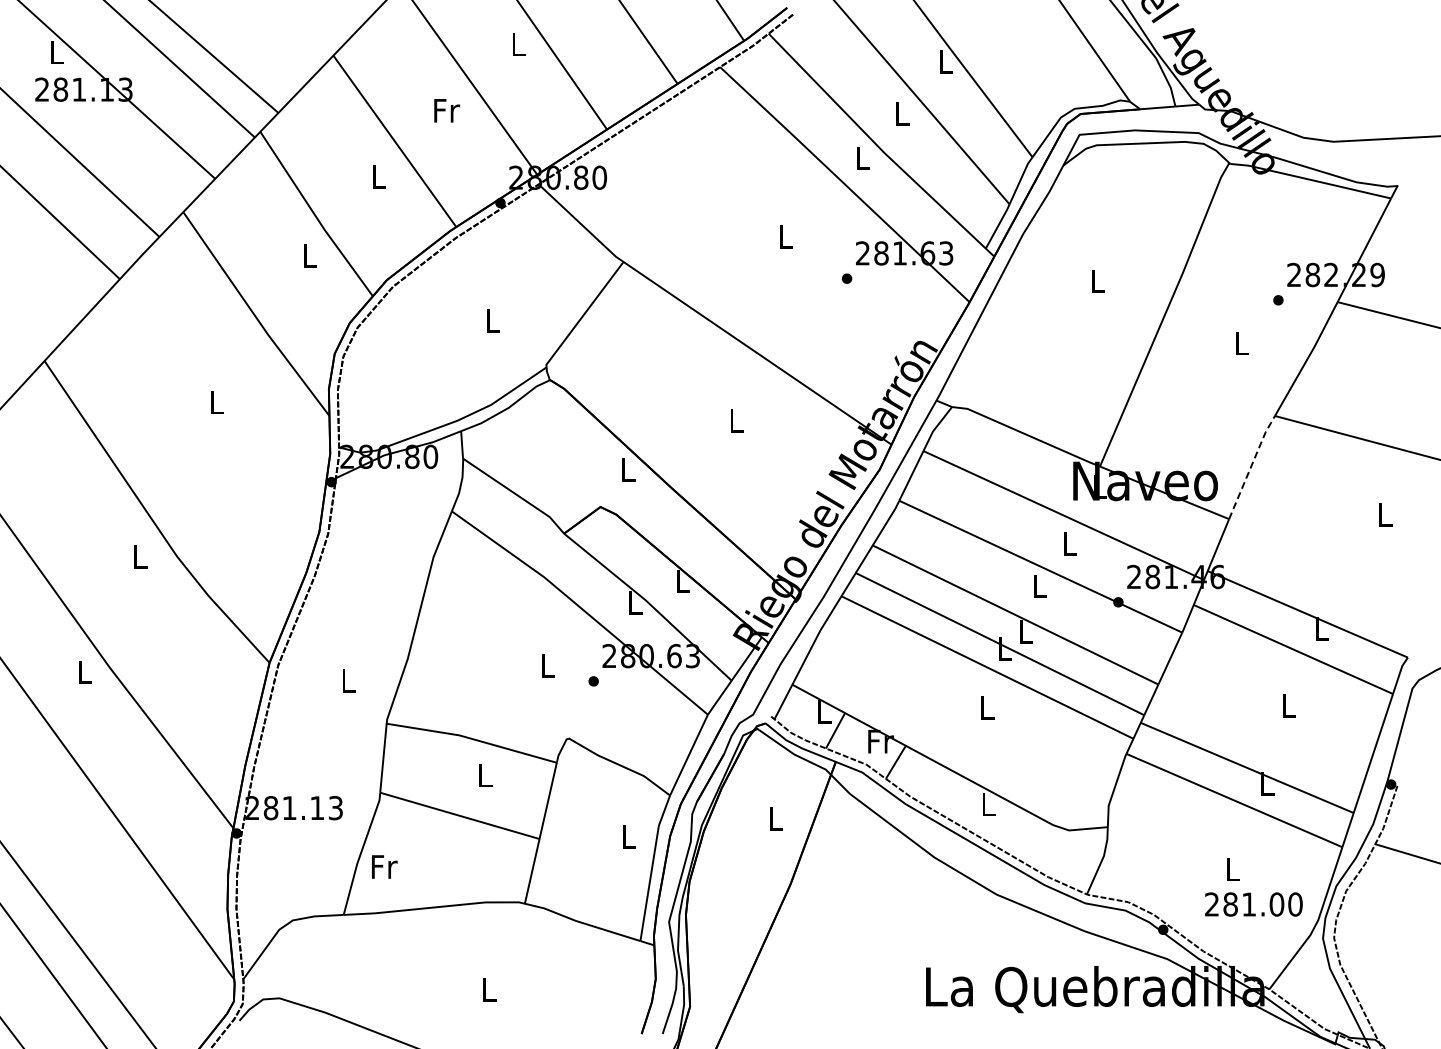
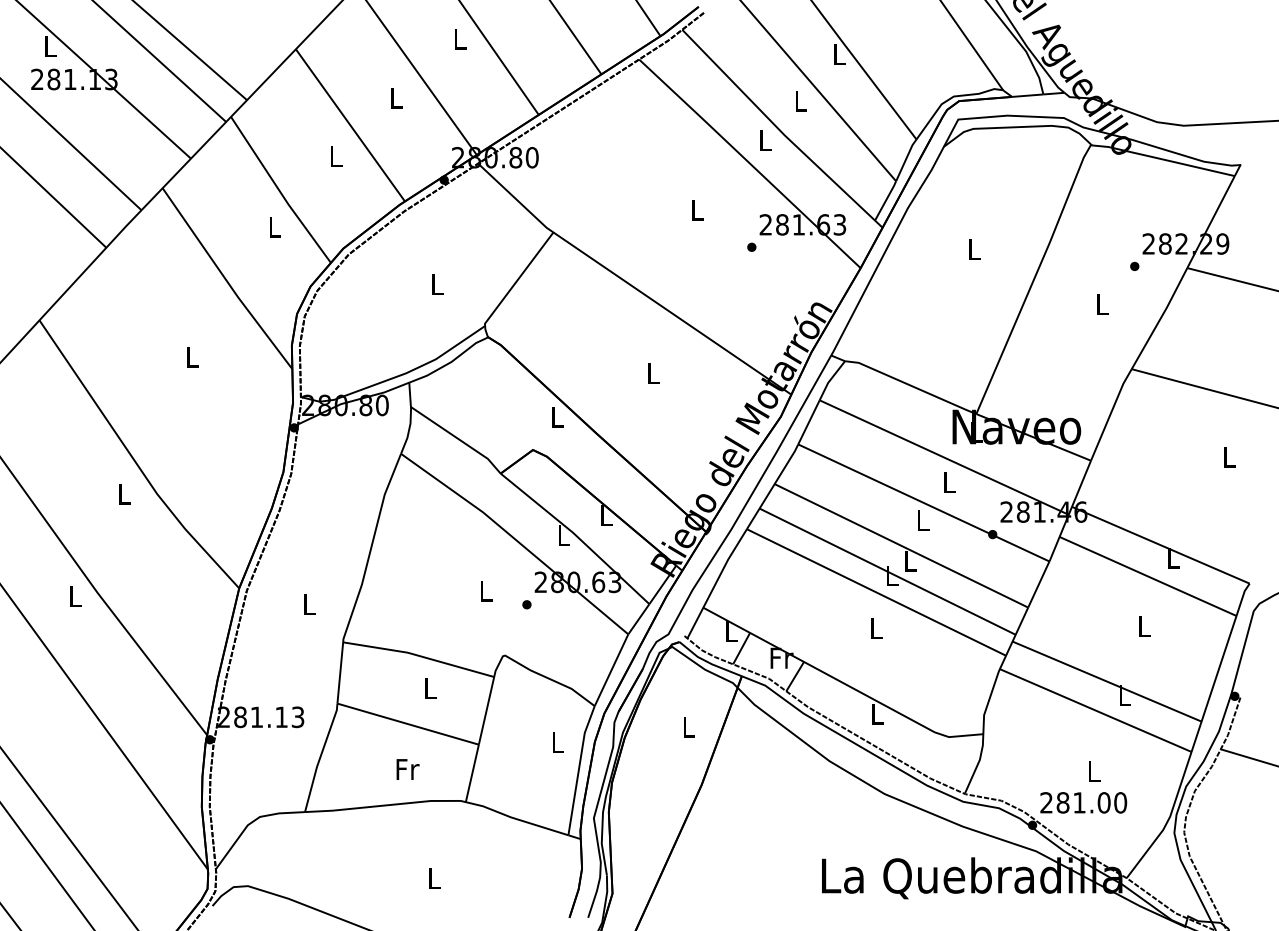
text: (447, 110) -> (397, 97), Fr -> L
line: (1251, 466) -> (1110, 414), dashed -> solid
text: (384, 866) -> (407, 769), moved
text: (1253, 904) -> (1083, 802), moved

